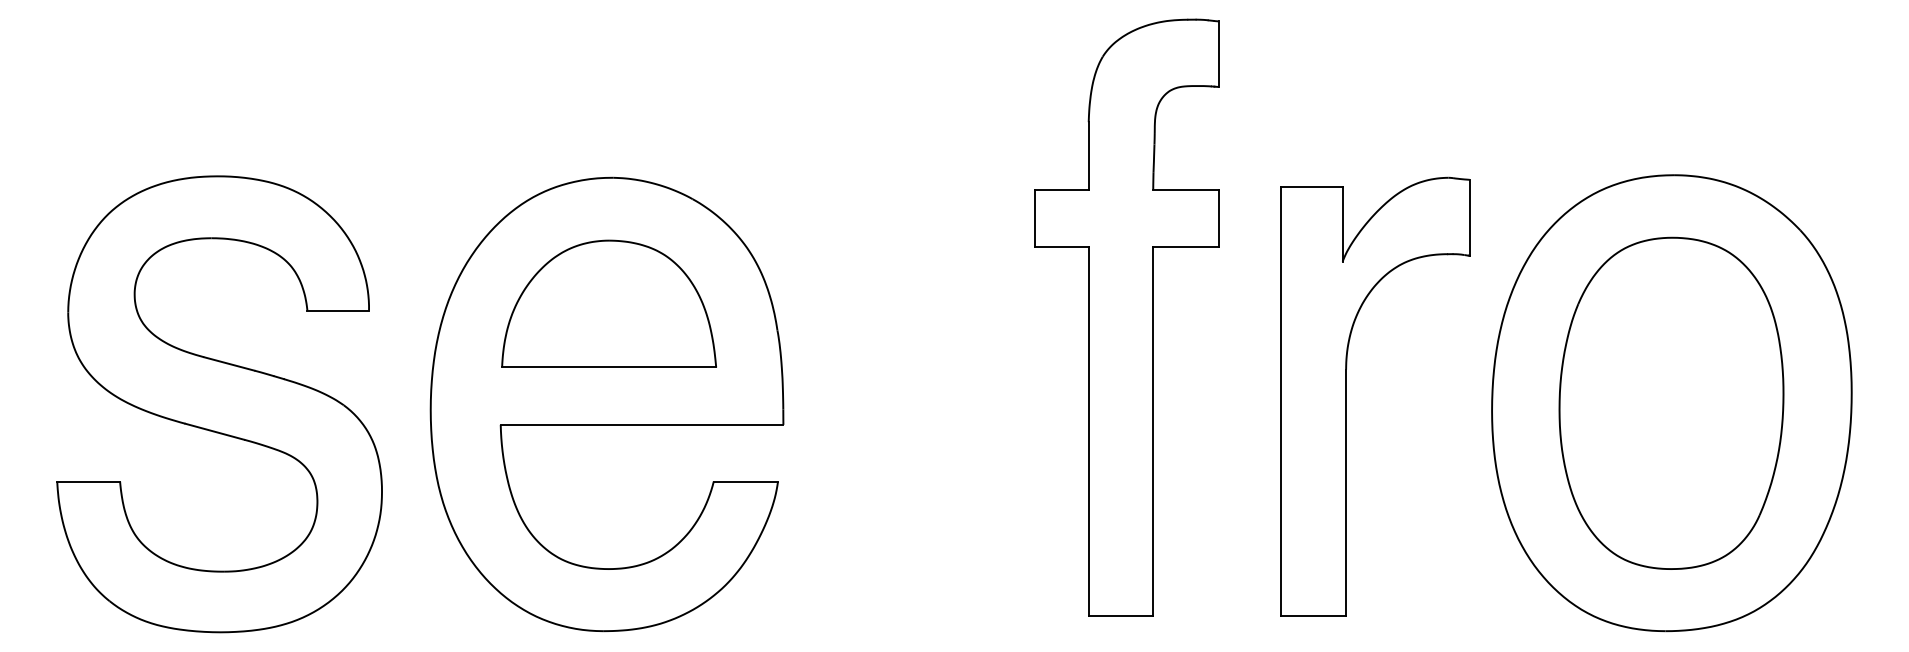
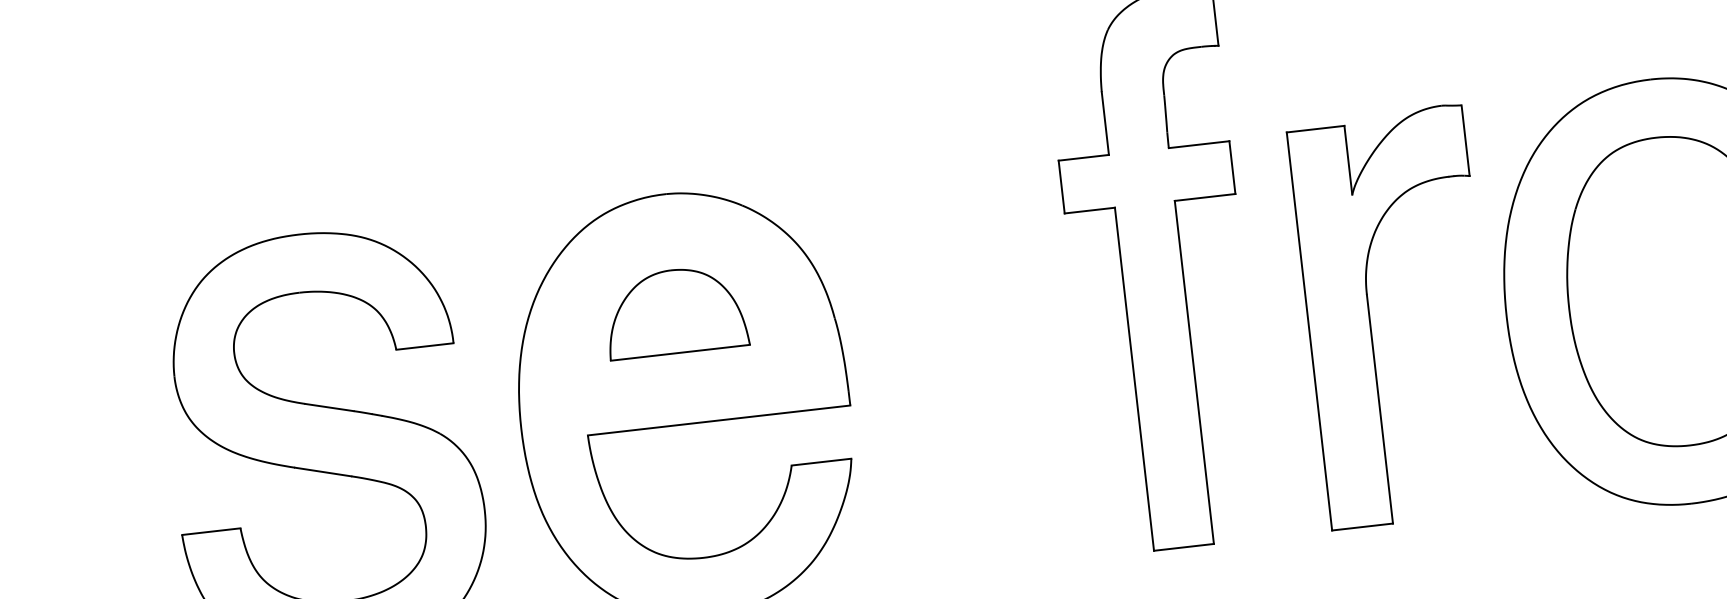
part: (608, 303) -> (675, 311), size x0.7

